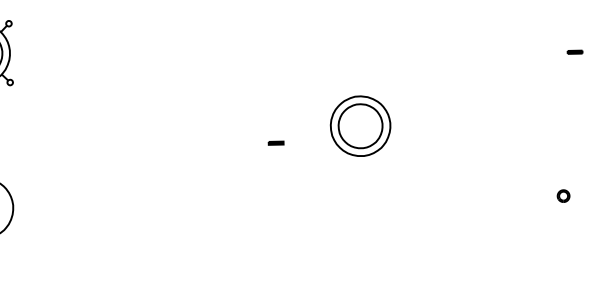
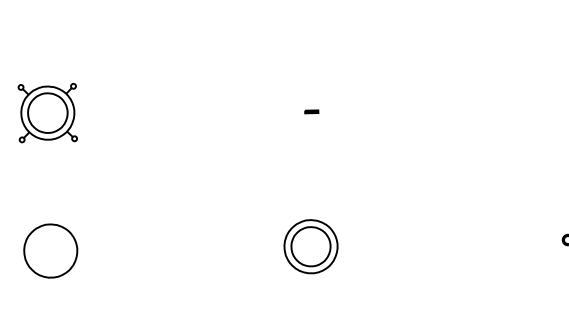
part: (360, 125) -> (310, 246), moved
part: (275, 142) -> (311, 111), moved

